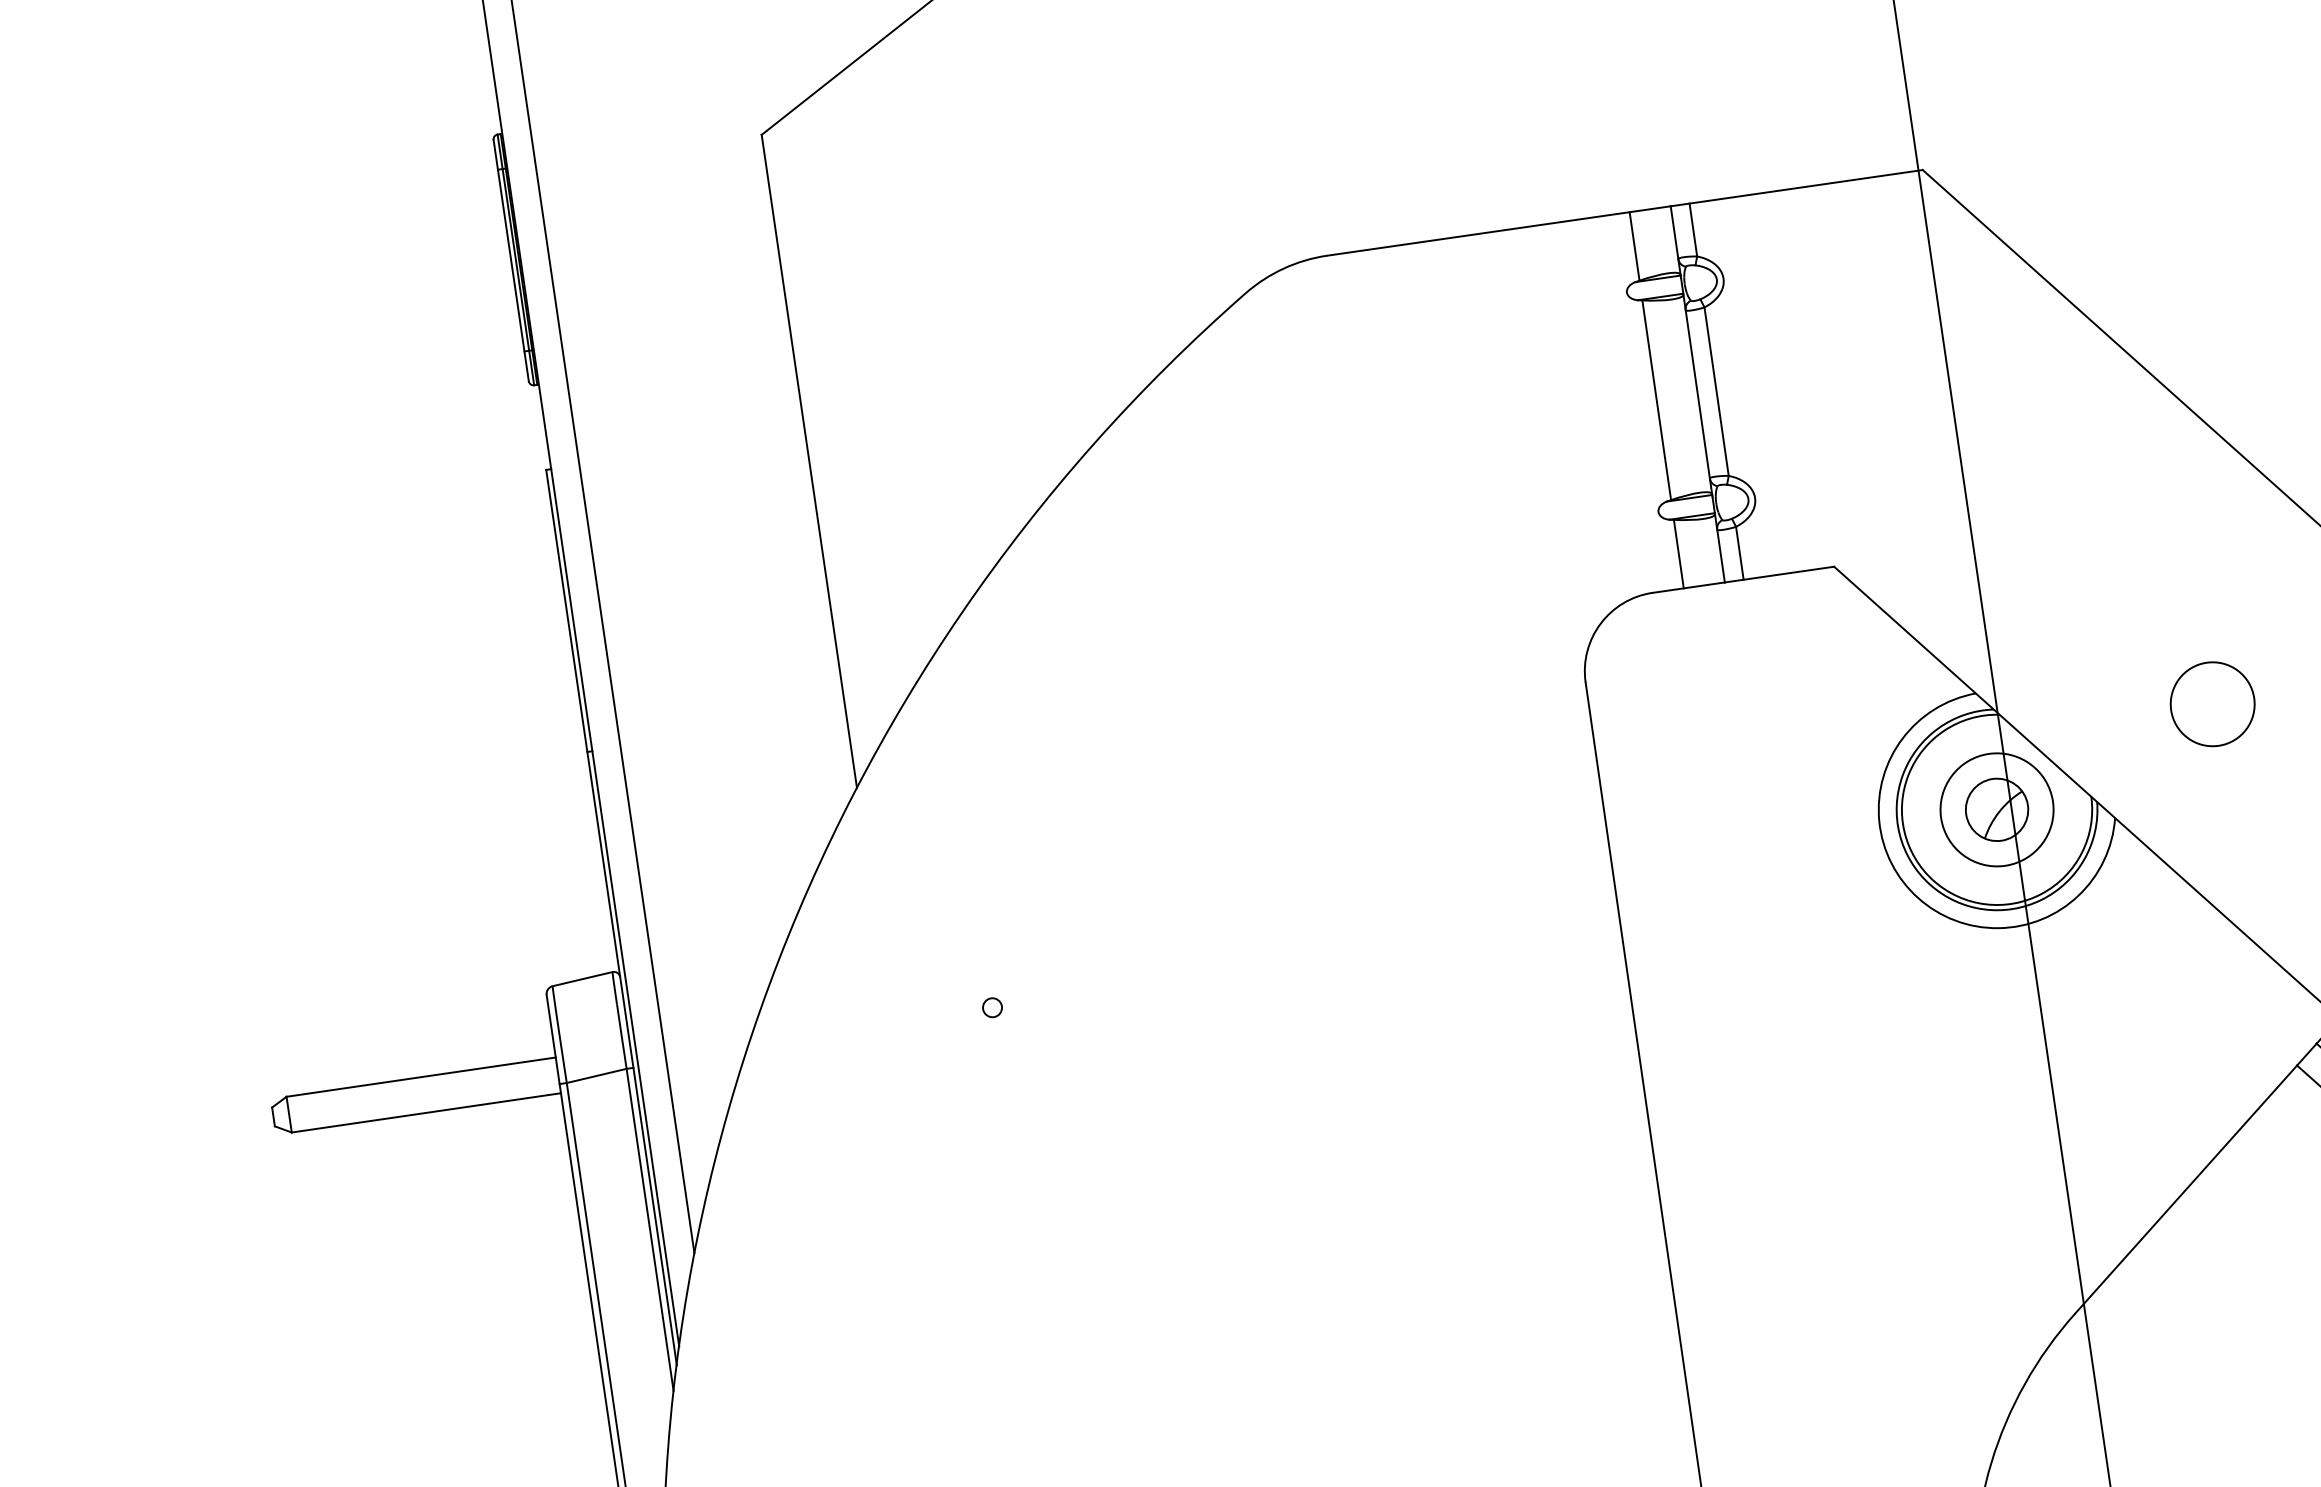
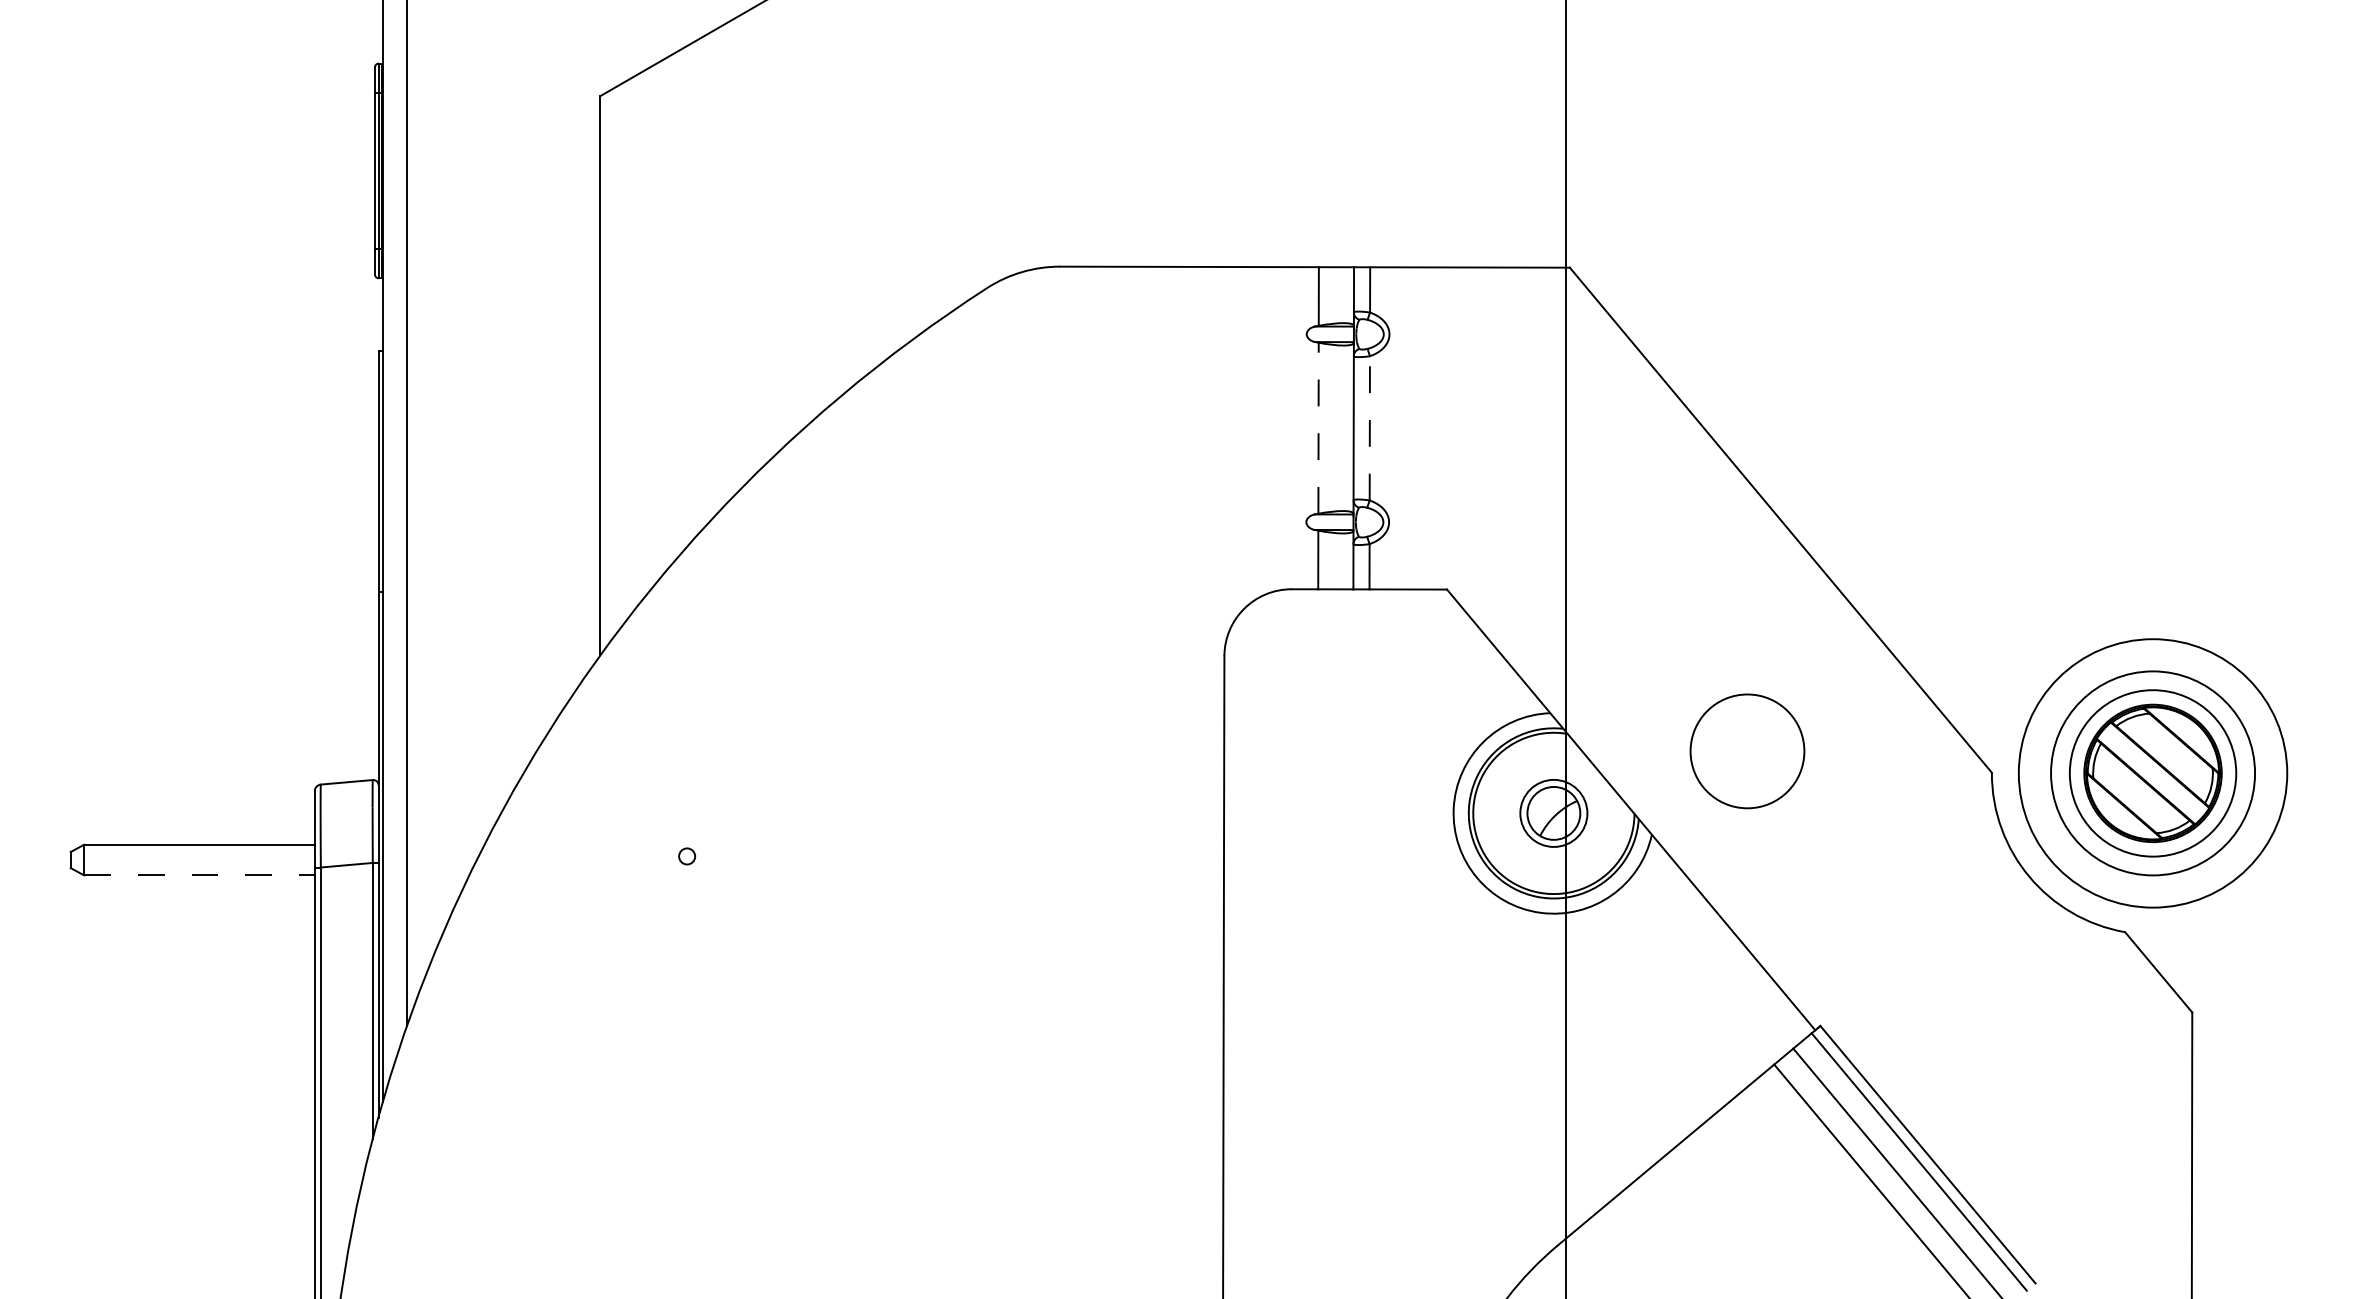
line: (1716, 390) -> (1369, 427), solid -> dashed
line: (1656, 399) -> (1318, 427), solid -> dashed
circle: (2212, 703) -> (1747, 750), size x1.6
circle: (1996, 810) -> (1553, 813), size x0.7
line: (426, 1113) -> (199, 875), solid -> dashed

